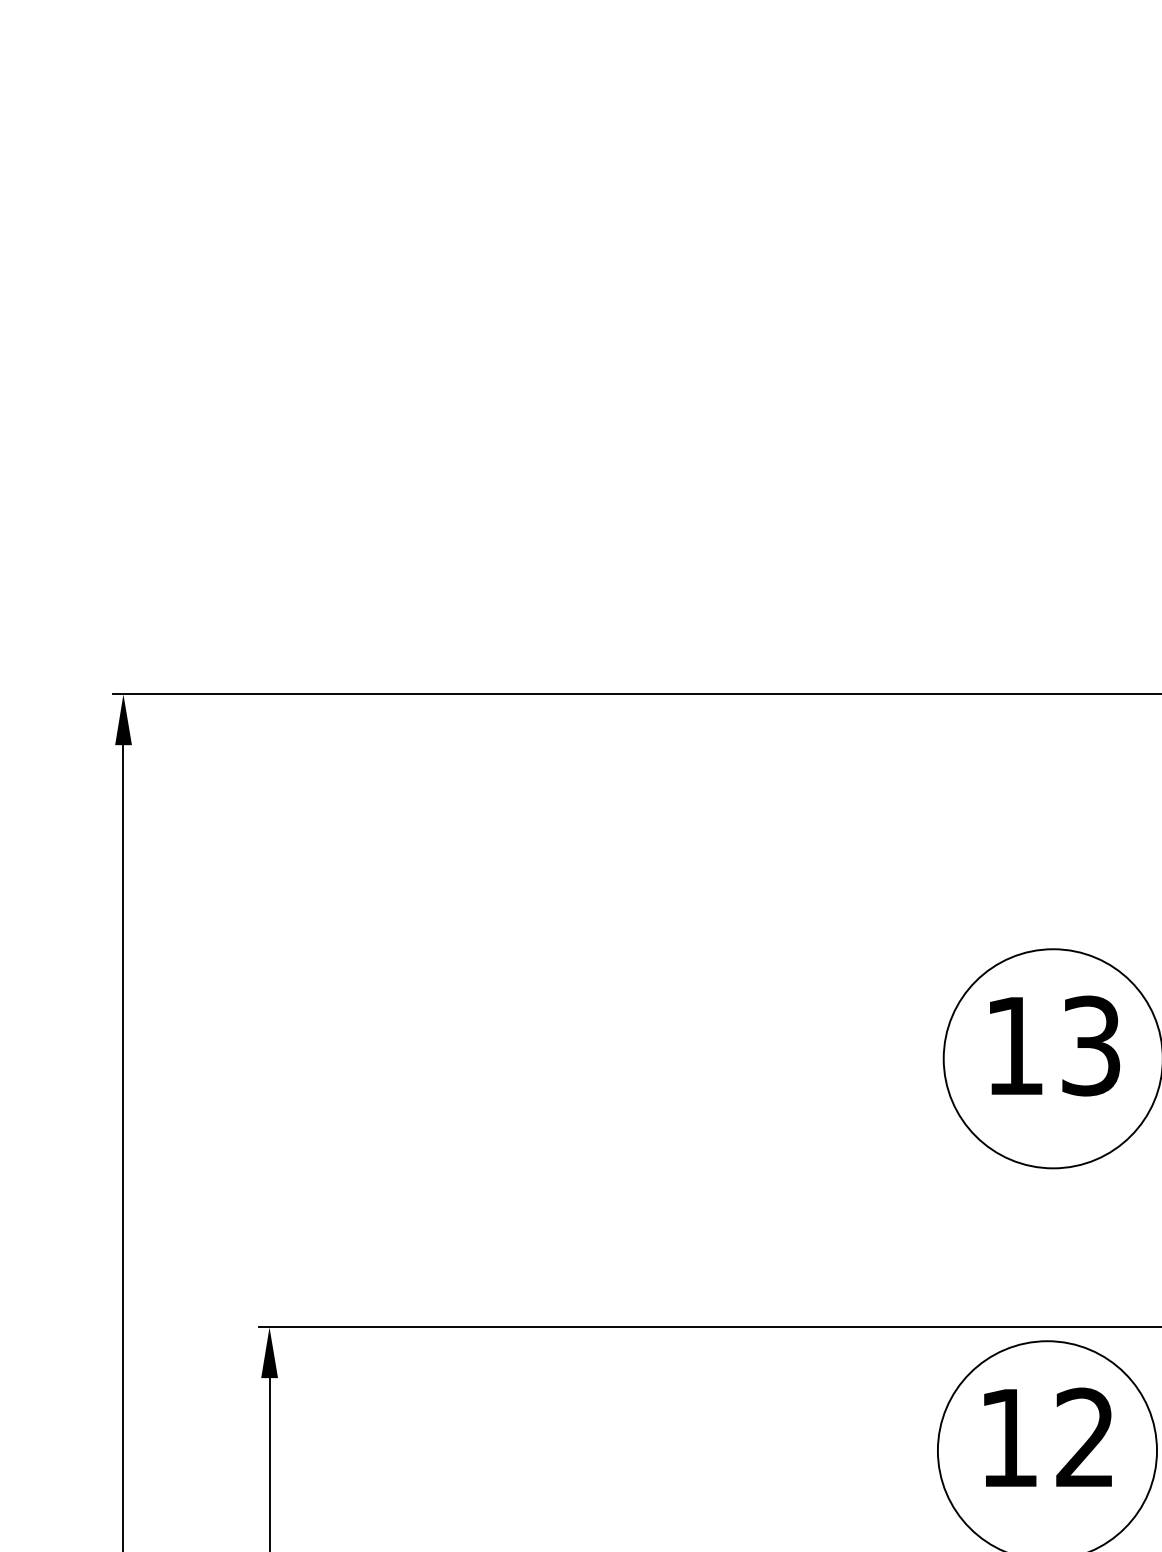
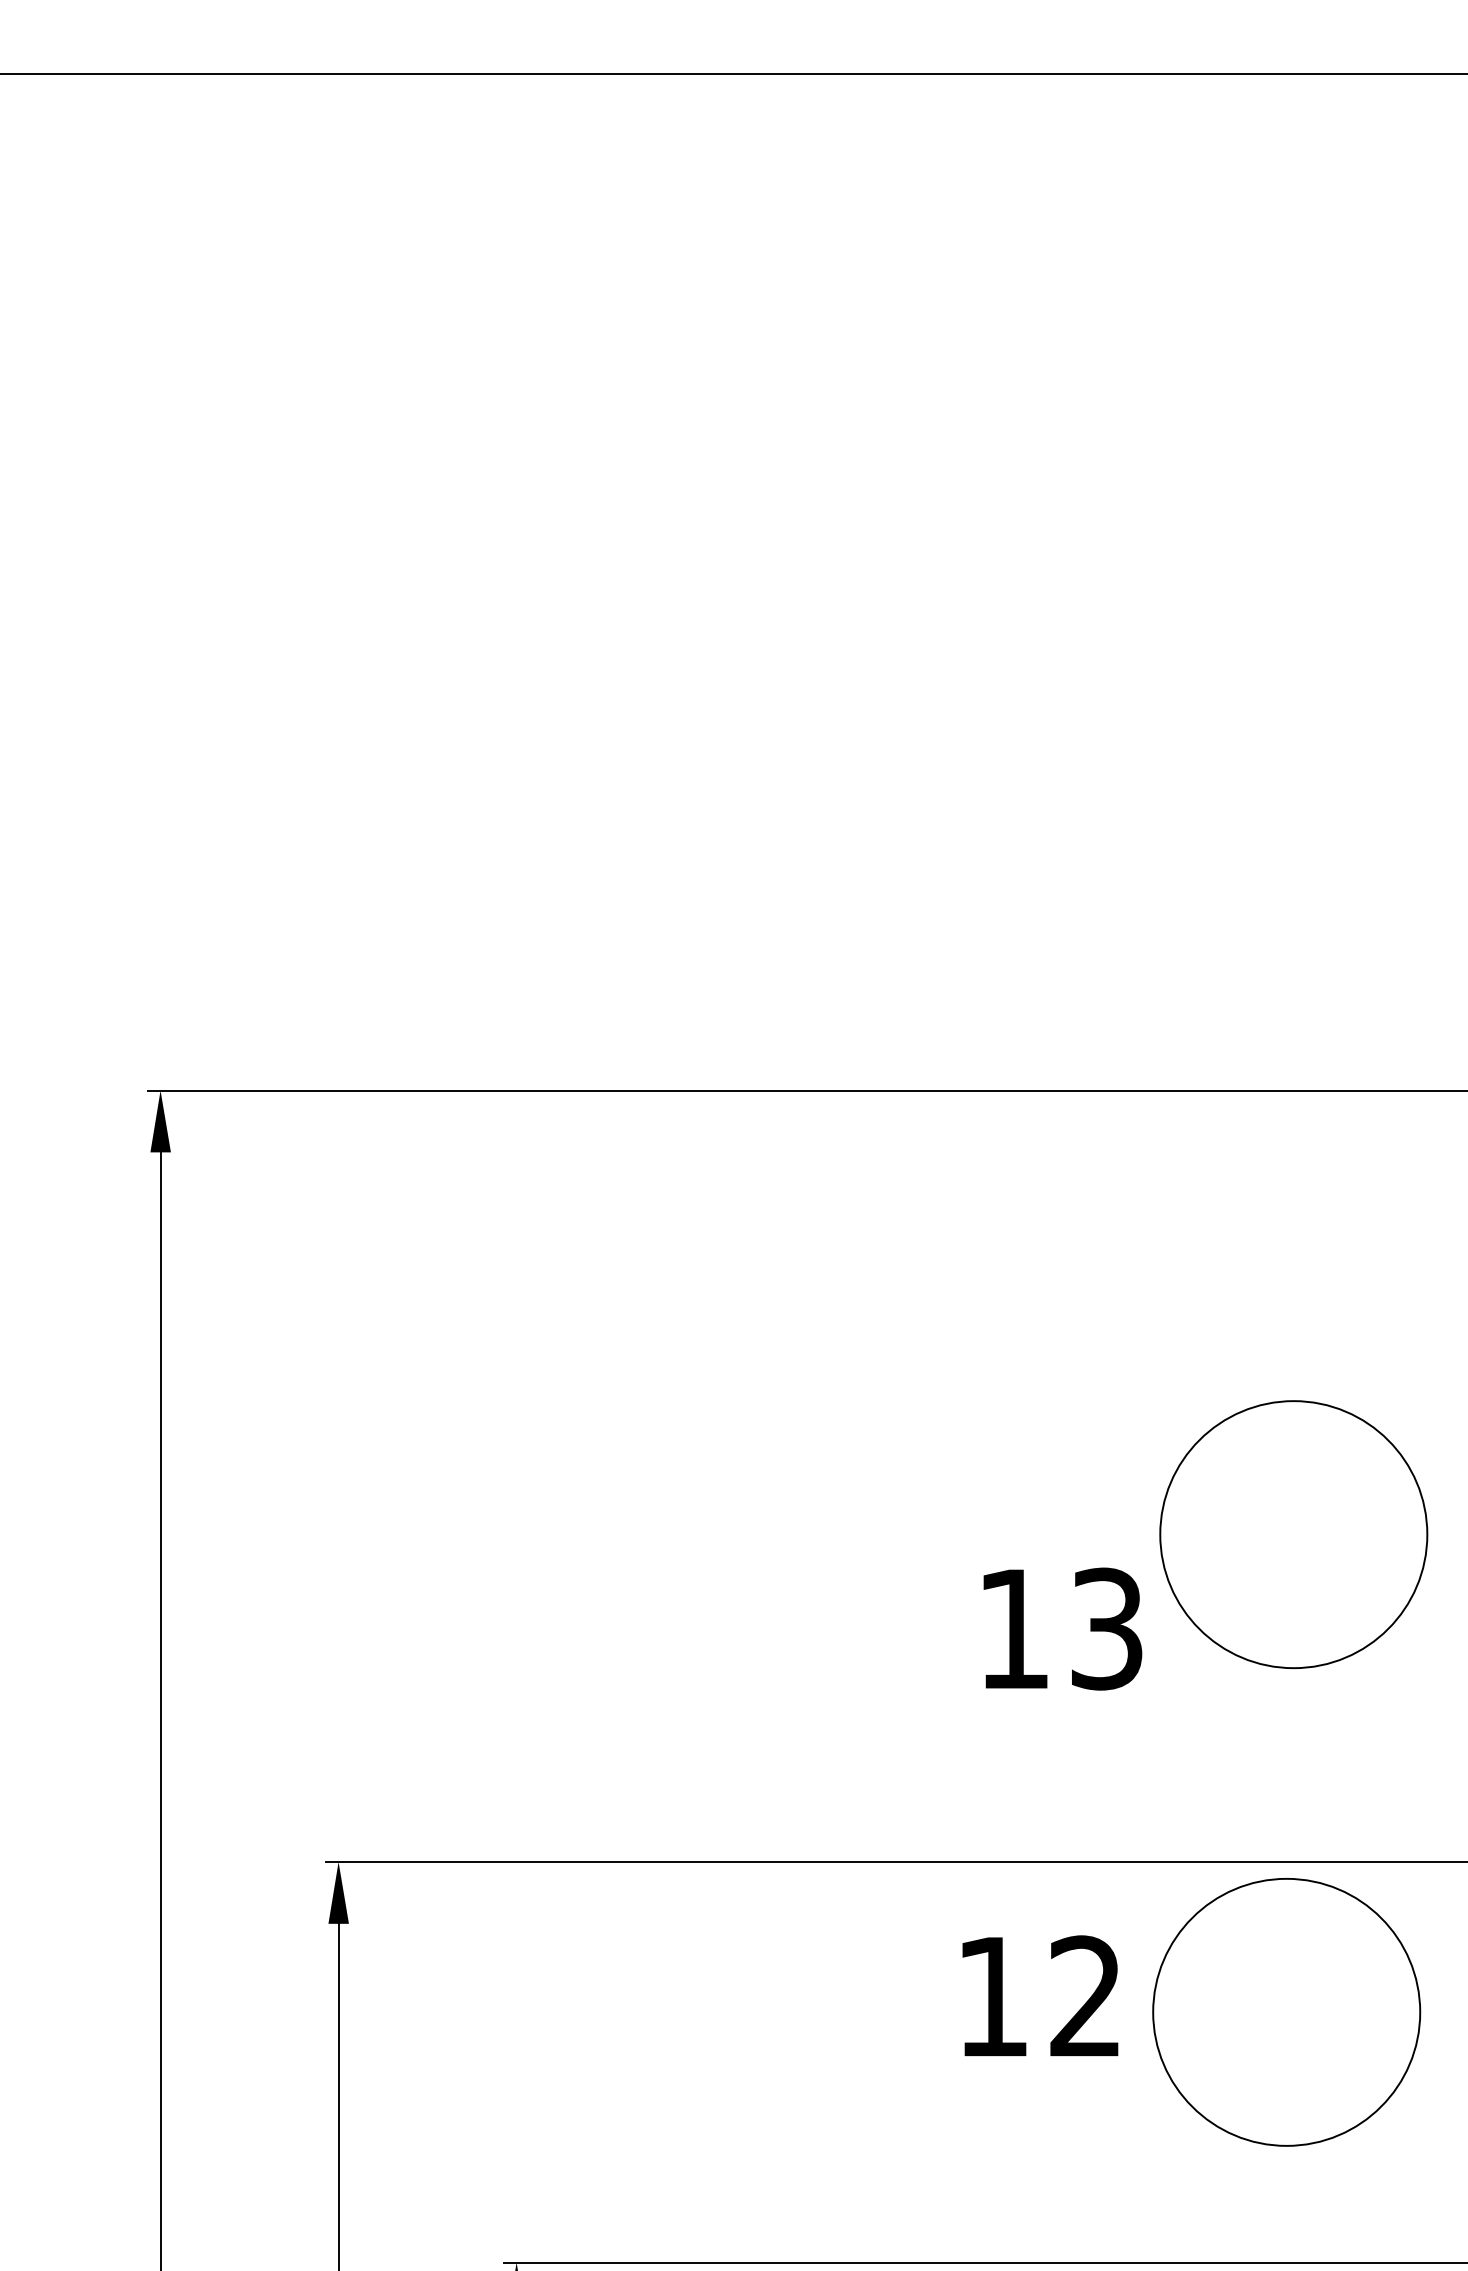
text: (1054, 1045) -> (1062, 1628), moved
text: (1048, 1436) -> (1040, 1995), moved

